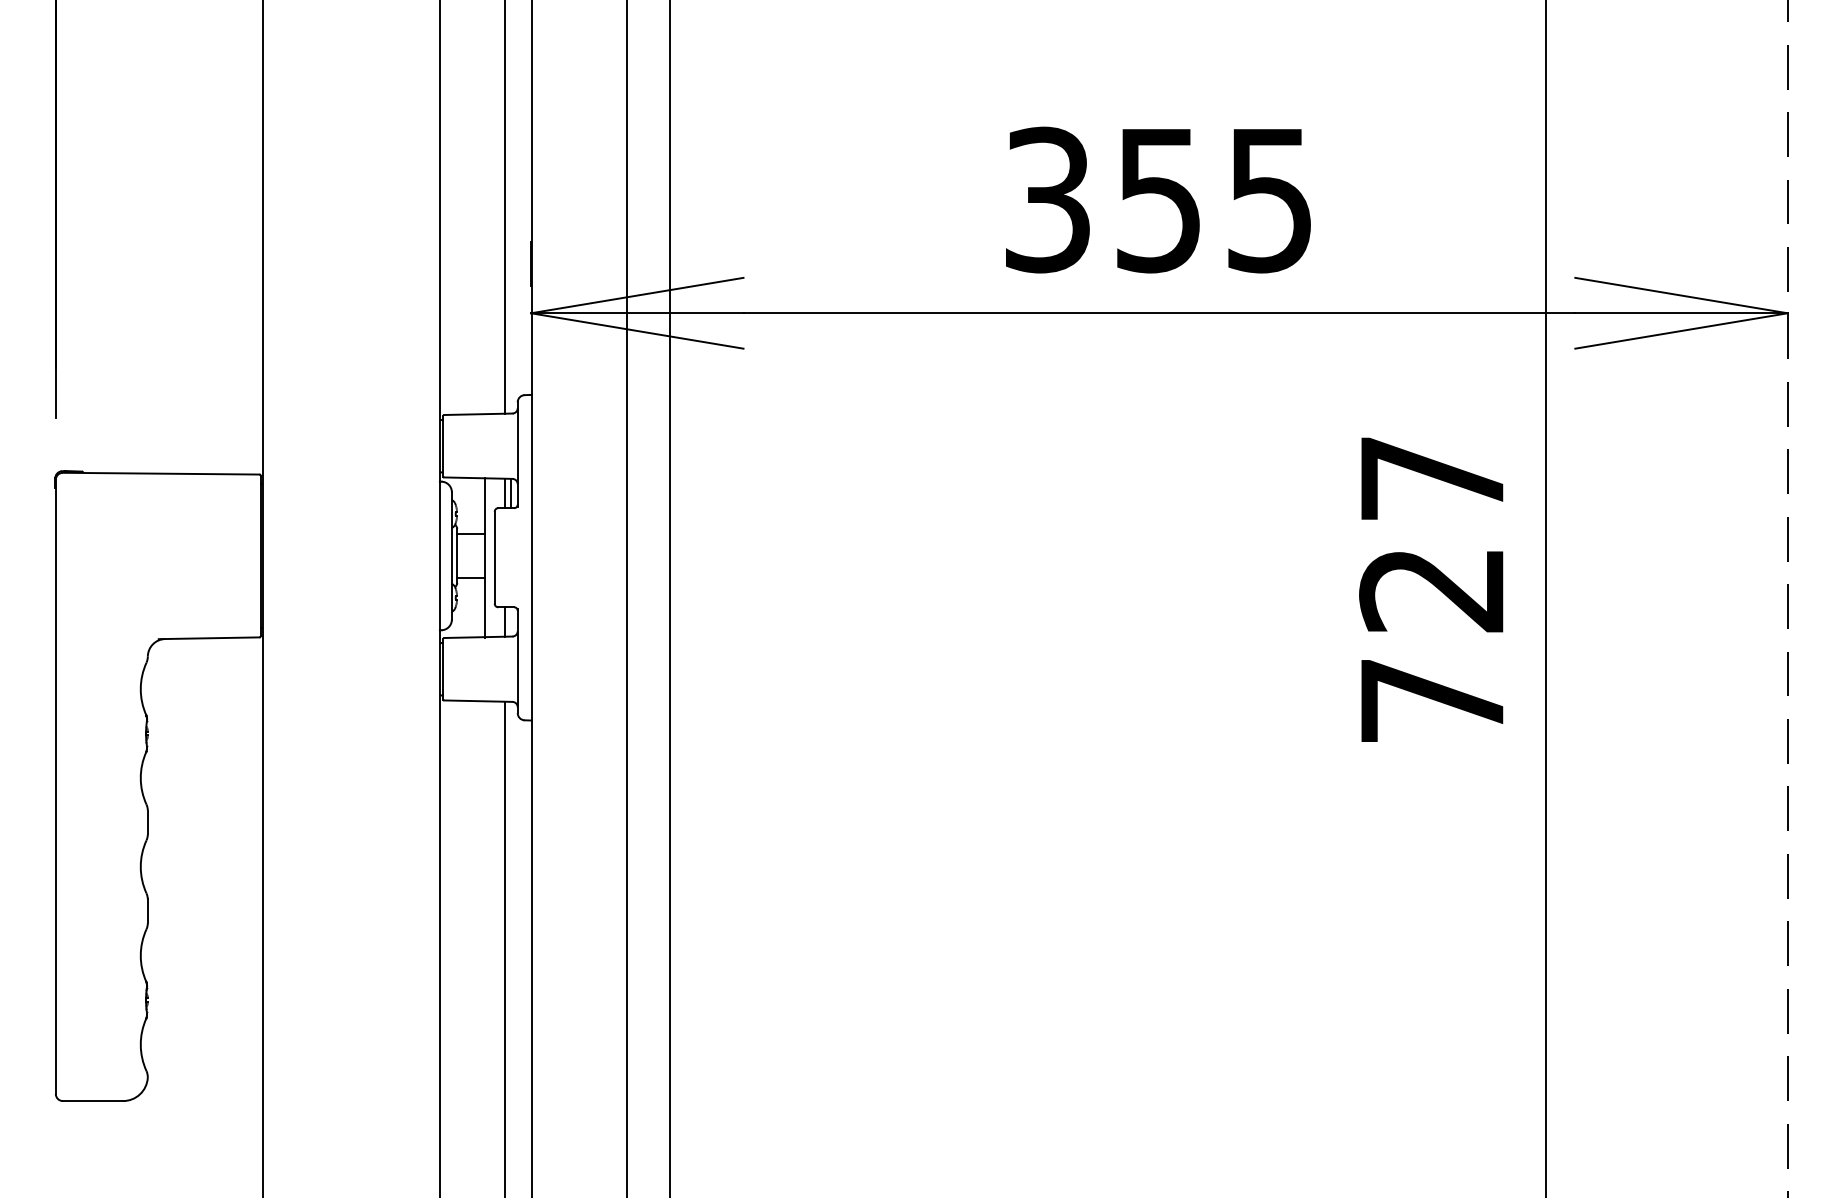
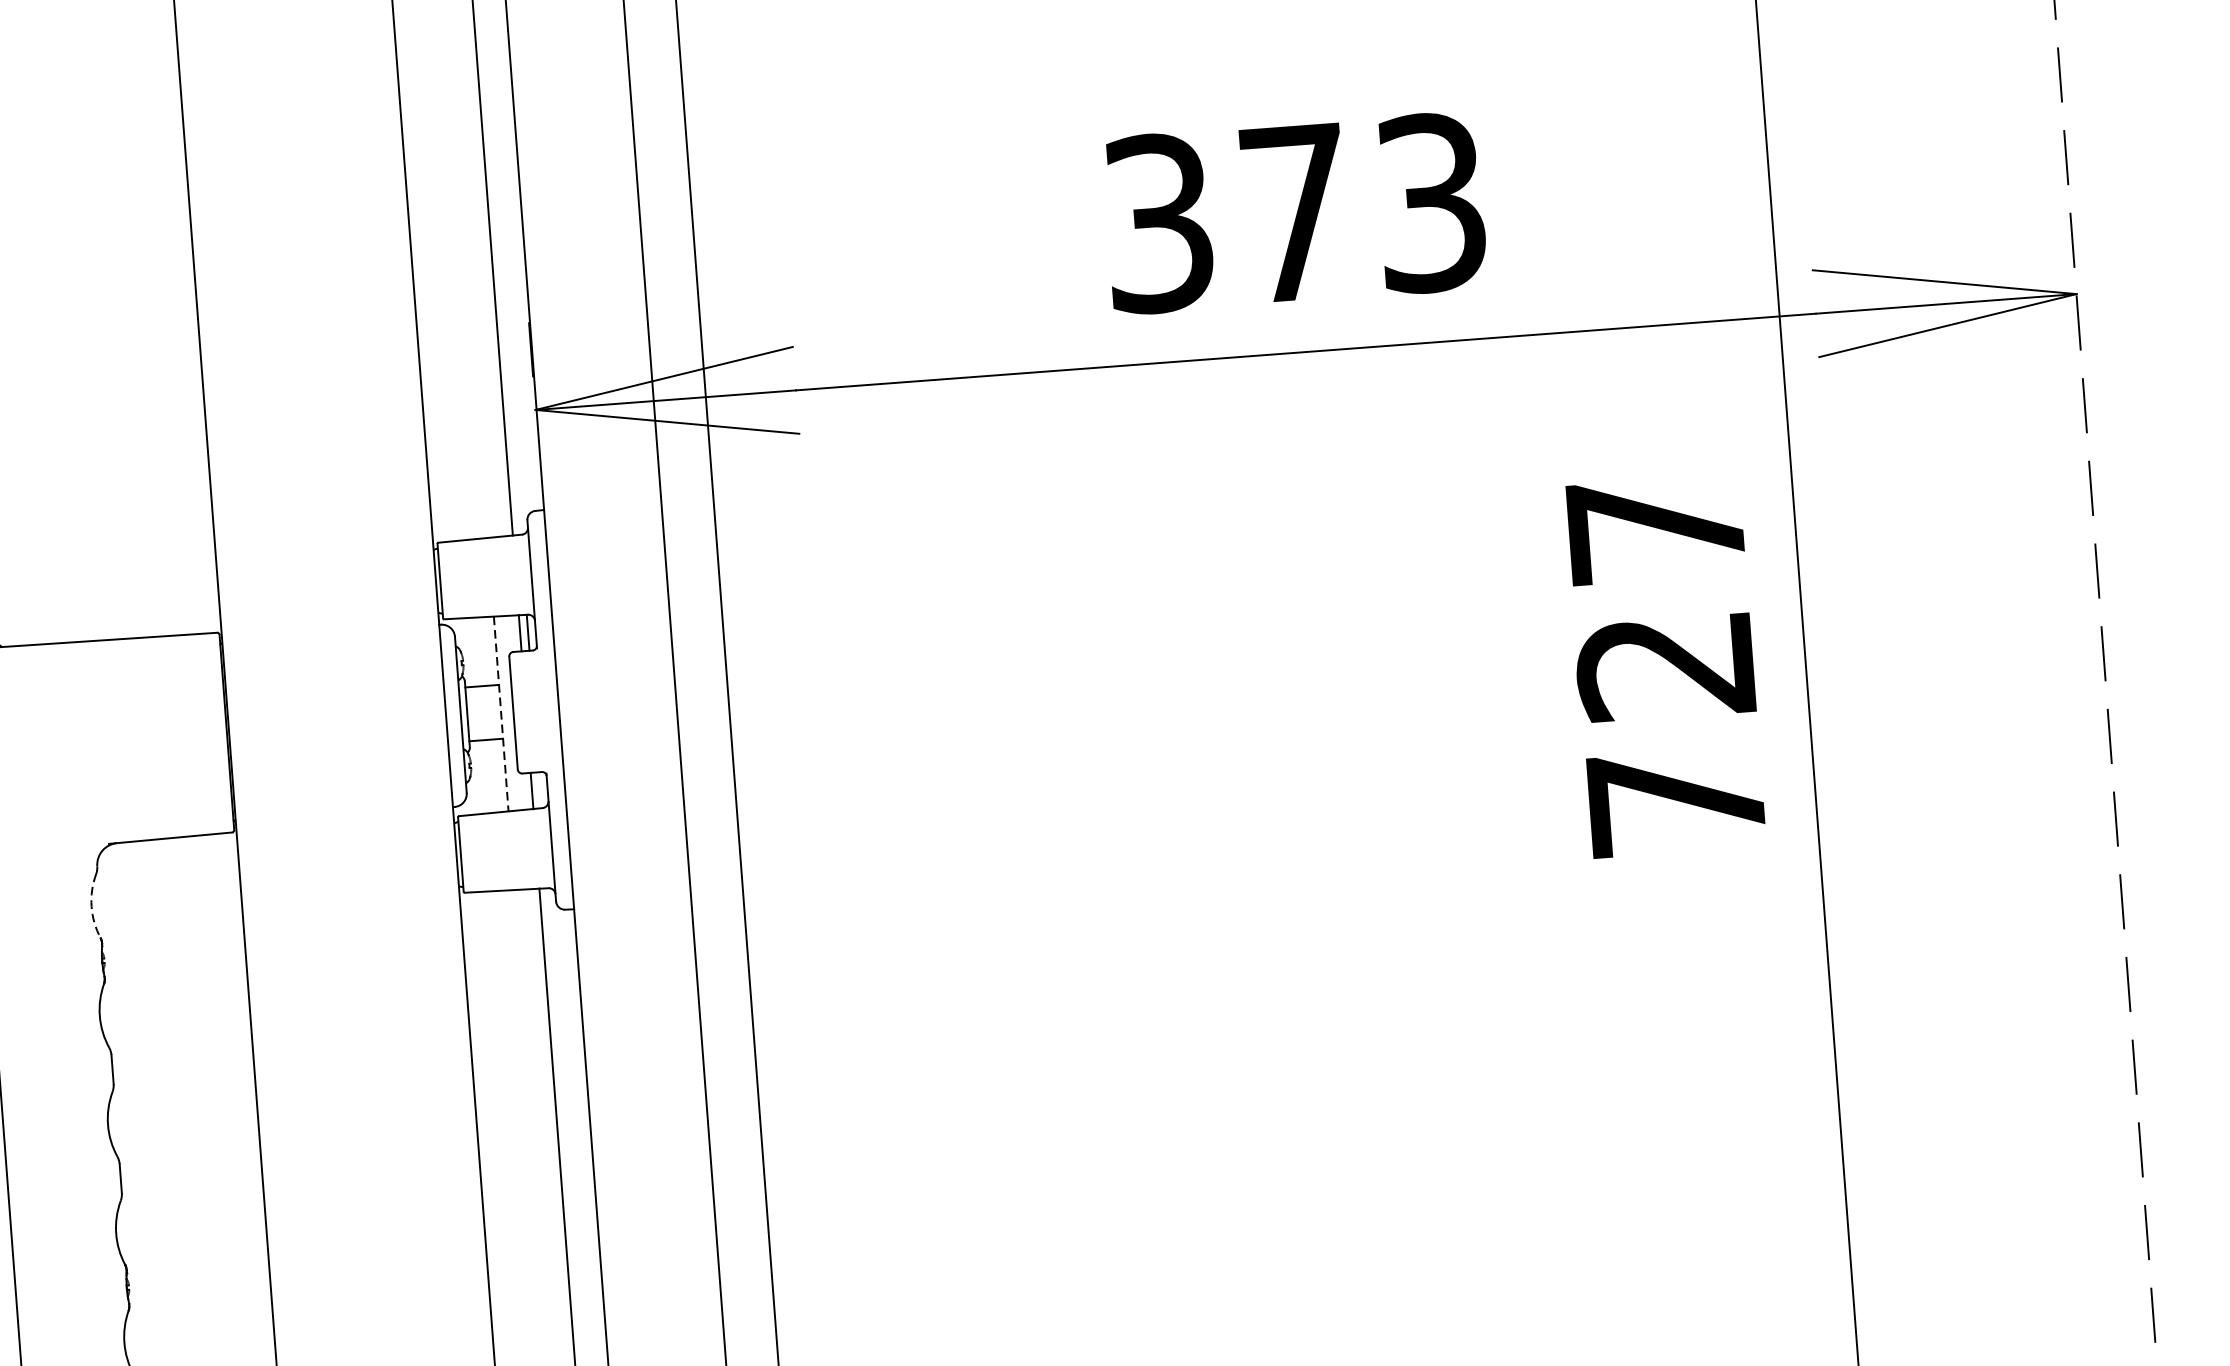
text: (1214, 199) -> (1363, 207), 355 -> 373
line: (484, 558) -> (501, 714), solid -> dashed
arc: (140, 688) -> (91, 906), solid -> dashed

